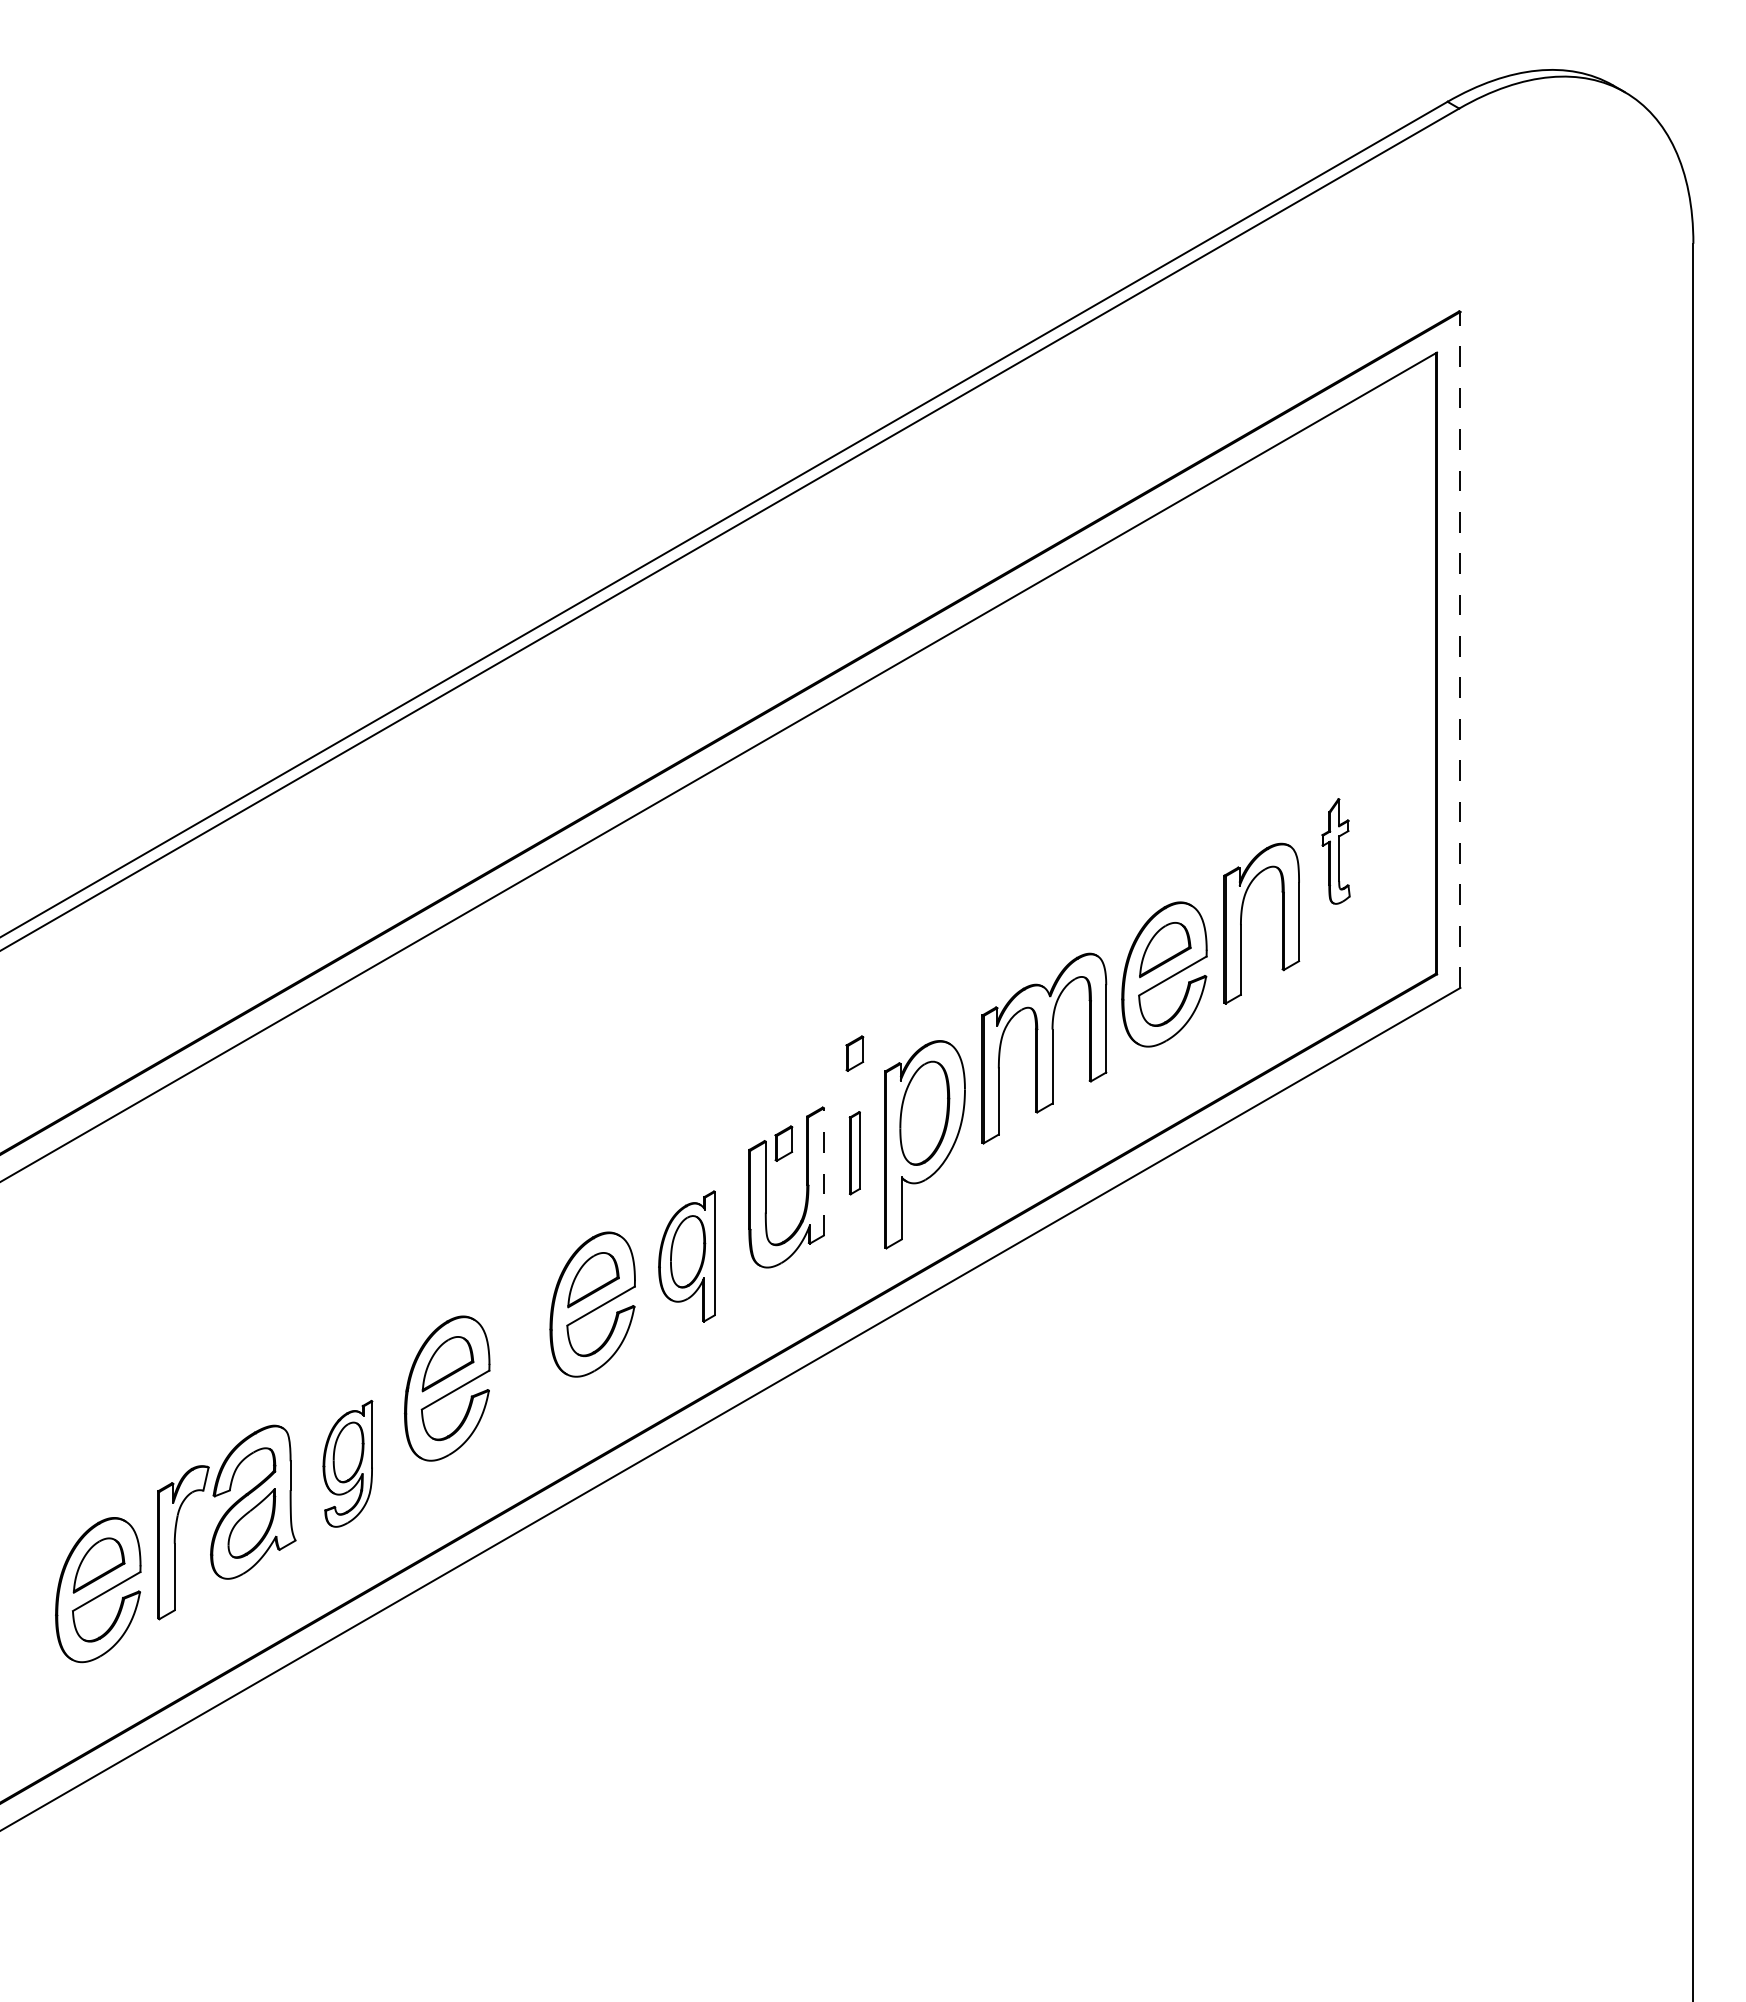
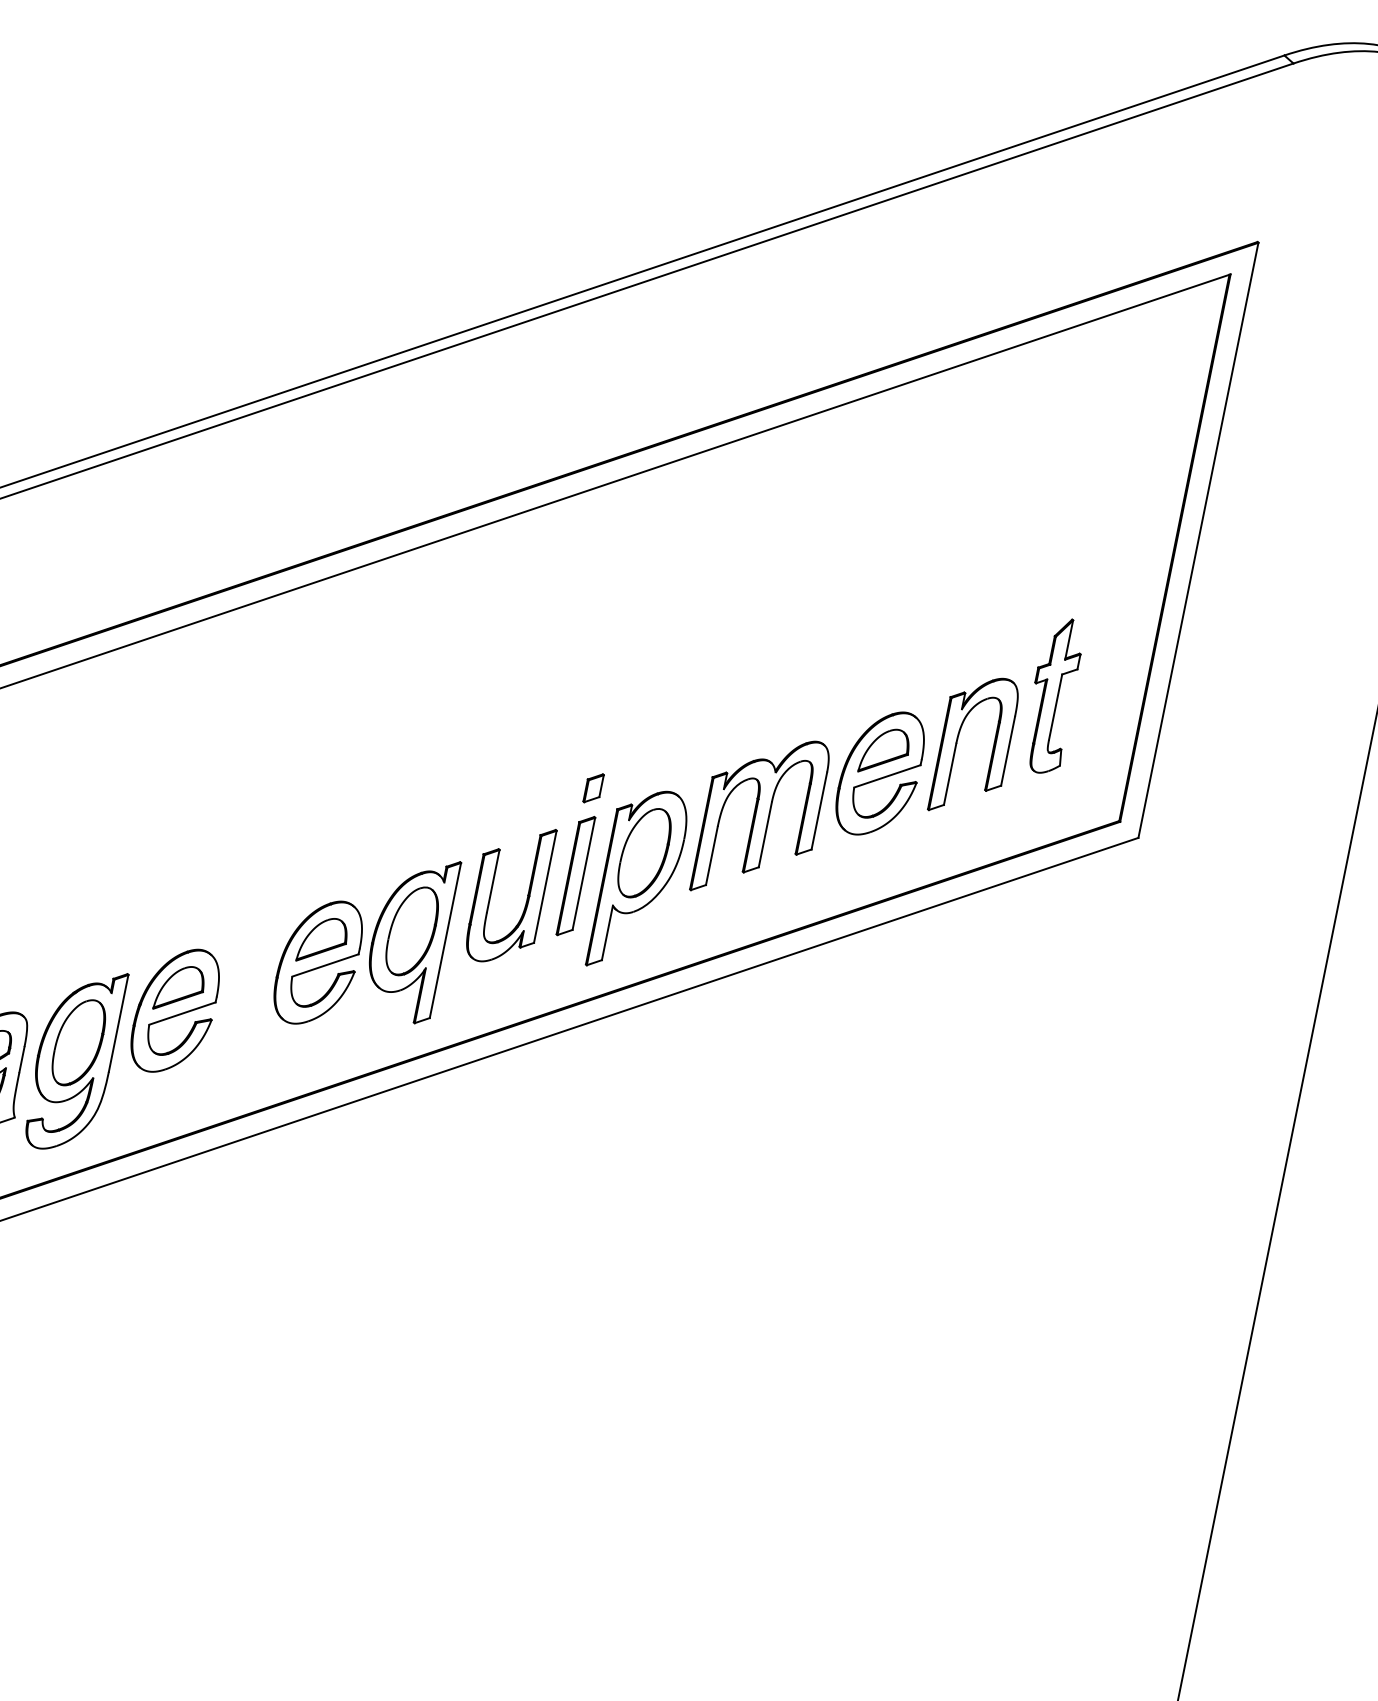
line: (1460, 649) -> (1198, 539), dashed -> solid
part: (1335, 851) -> (1052, 695), size x1.67
part: (783, 1143) -> (514, 854), removed
part: (854, 1152) -> (575, 875), size x1.67
line: (823, 1171) -> (545, 886), dashed -> solid
part: (686, 1256) -> (409, 936), size x1.43
part: (347, 1463) -> (74, 1059), size x1.67

